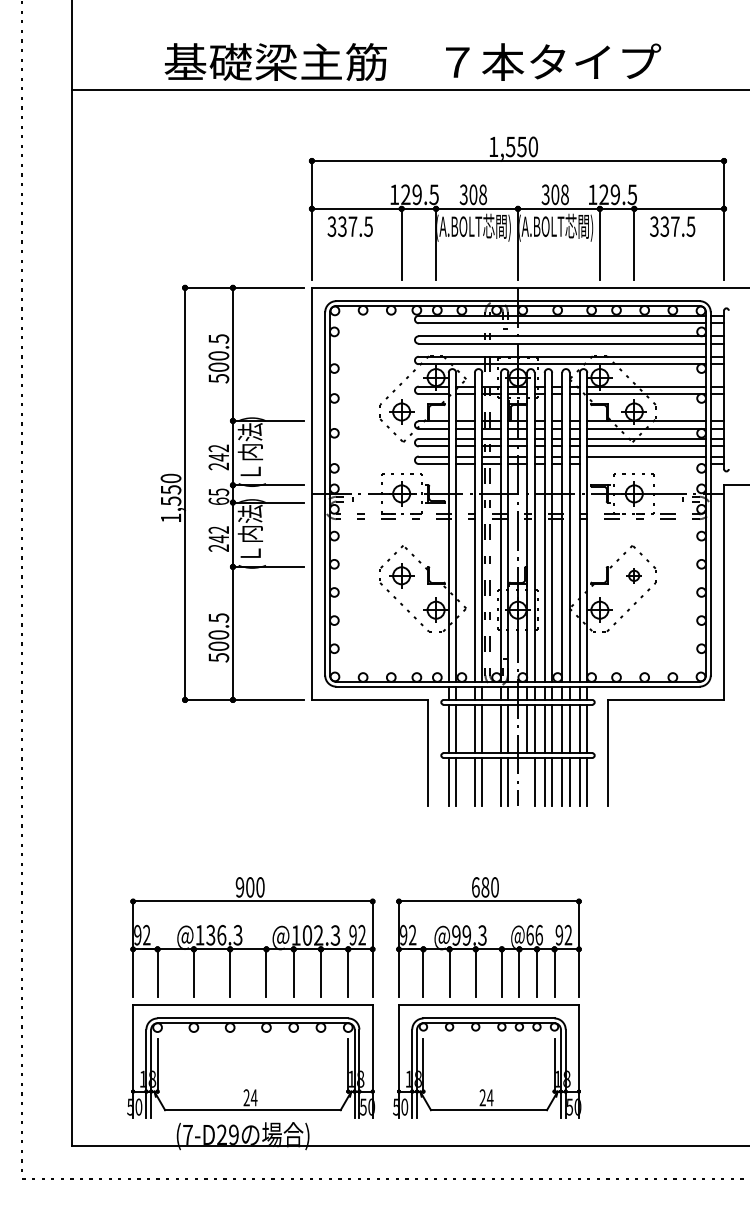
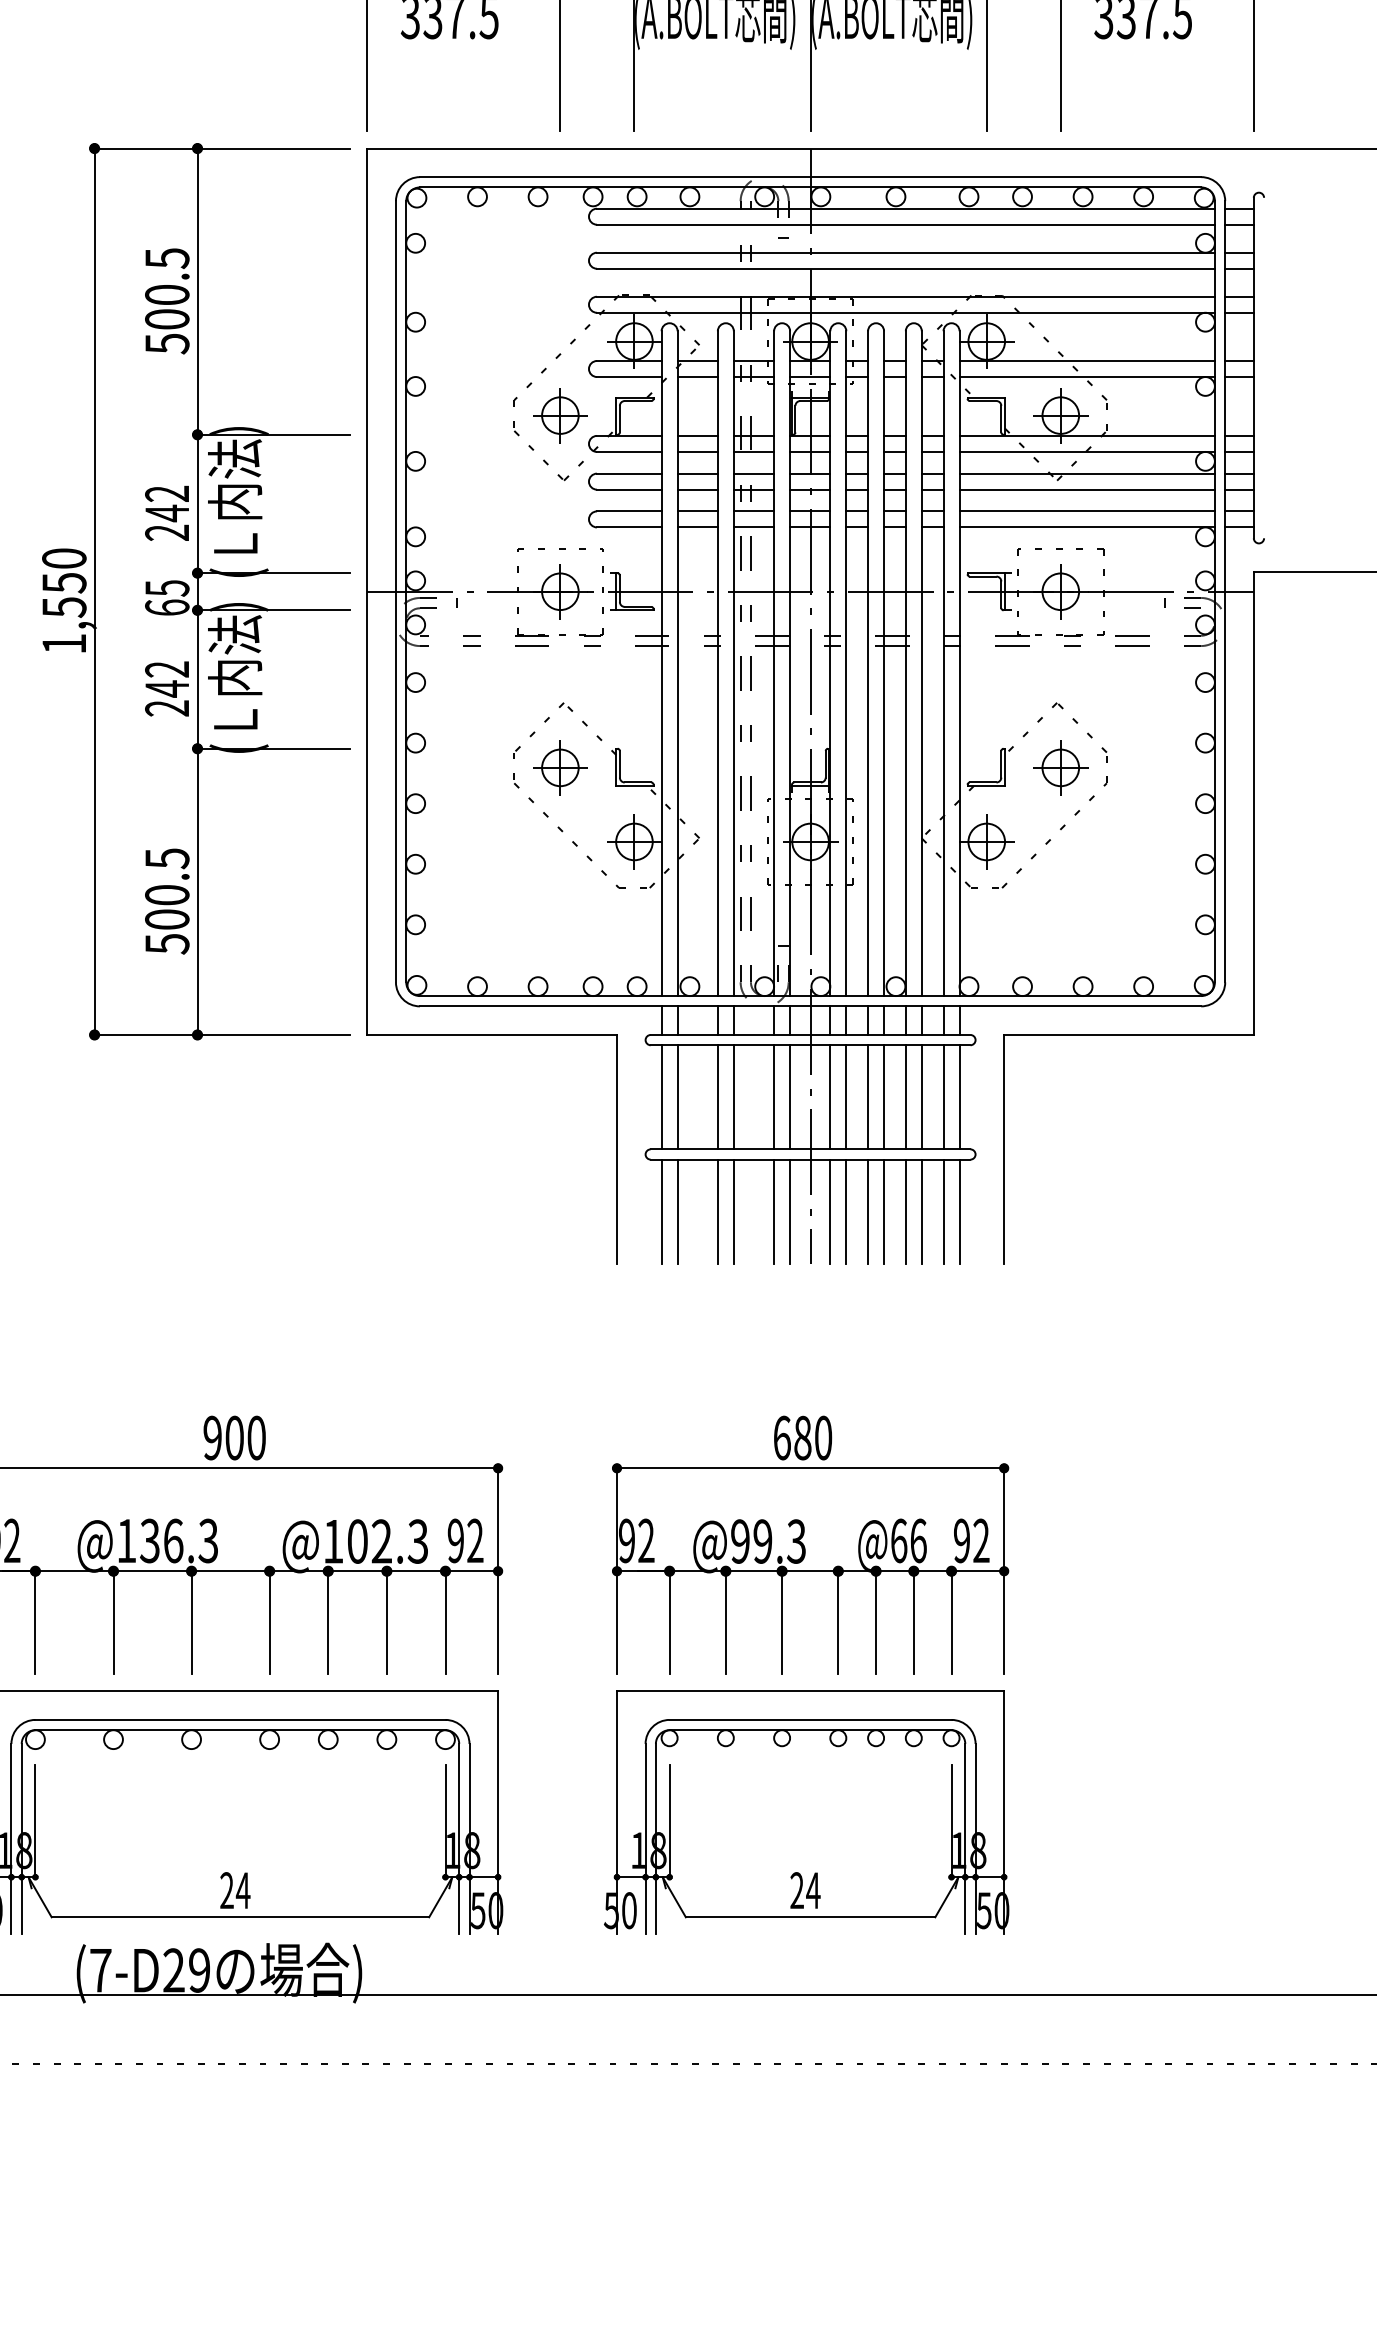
line: (646, 464) -> (1086, 528), added
part: (633, 575) -> (1059, 767), size x1.67
line: (527, 781) -> (831, 1210), added
part: (487, 1004) -> (807, 1689), moved

